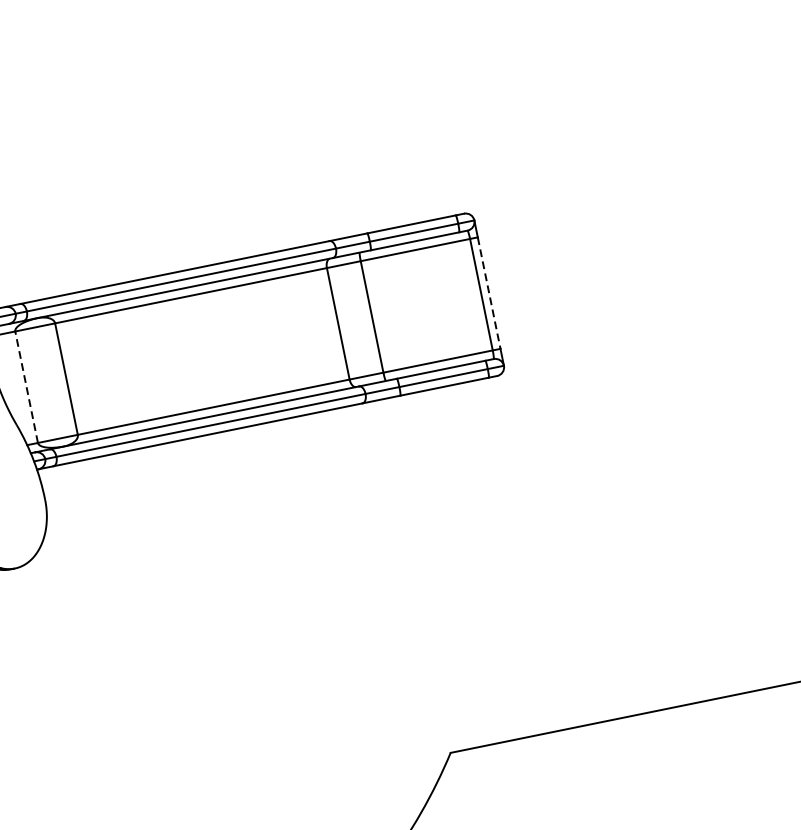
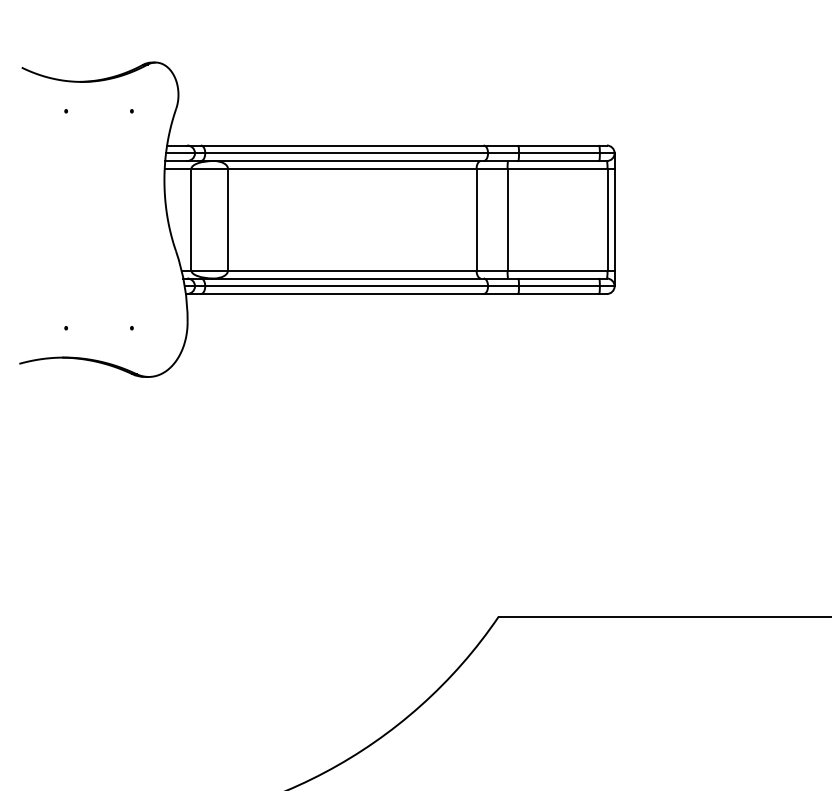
line: (489, 293) -> (614, 220), dashed -> solid
line: (26, 386) -> (191, 219), dashed -> solid

